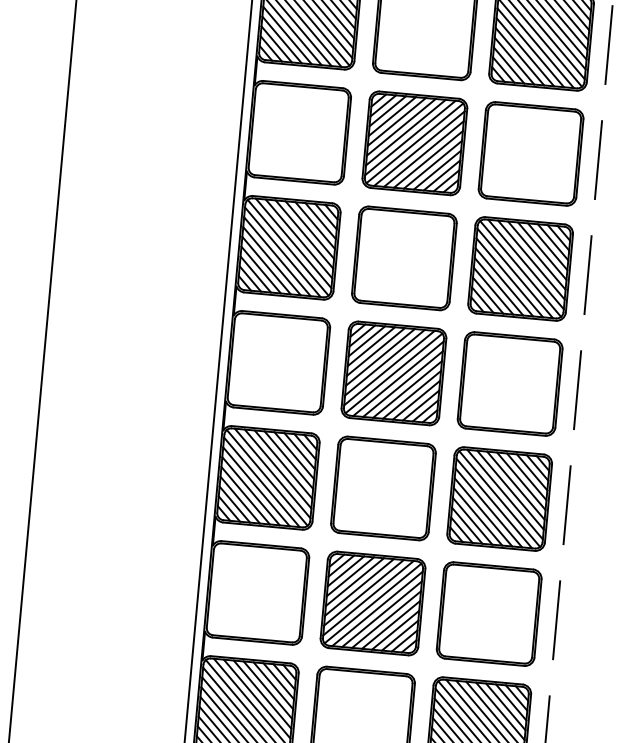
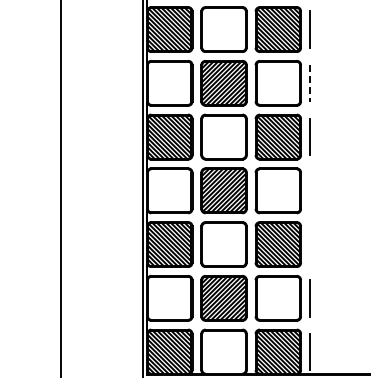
line: (597, 160) -> (309, 83), solid -> dashed
line: (576, 389) -> (309, 190), removed
line: (566, 504) -> (309, 244), removed

